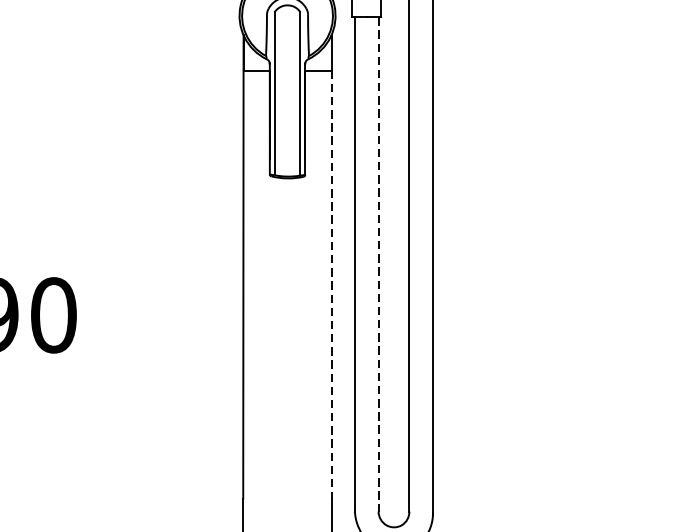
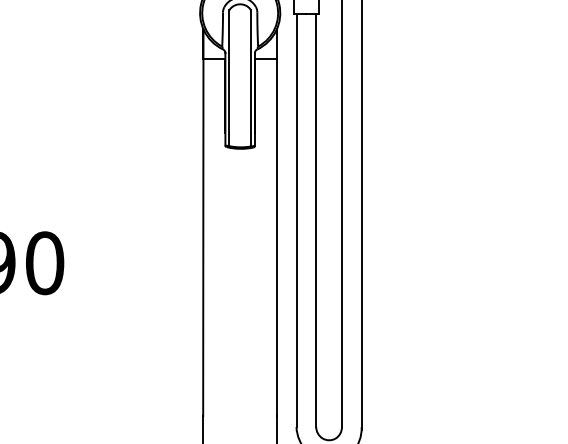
line: (378, 265) -> (316, 221), dashed -> solid
line: (331, 284) -> (276, 237), dashed -> solid

